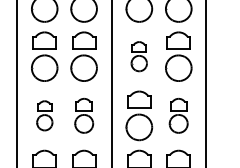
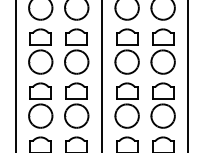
part: (138, 56) -> (126, 51), size x1.67
part: (44, 115) -> (40, 105), size x1.67
part: (83, 115) -> (76, 105), size x1.43
part: (178, 115) -> (162, 105), size x1.43

